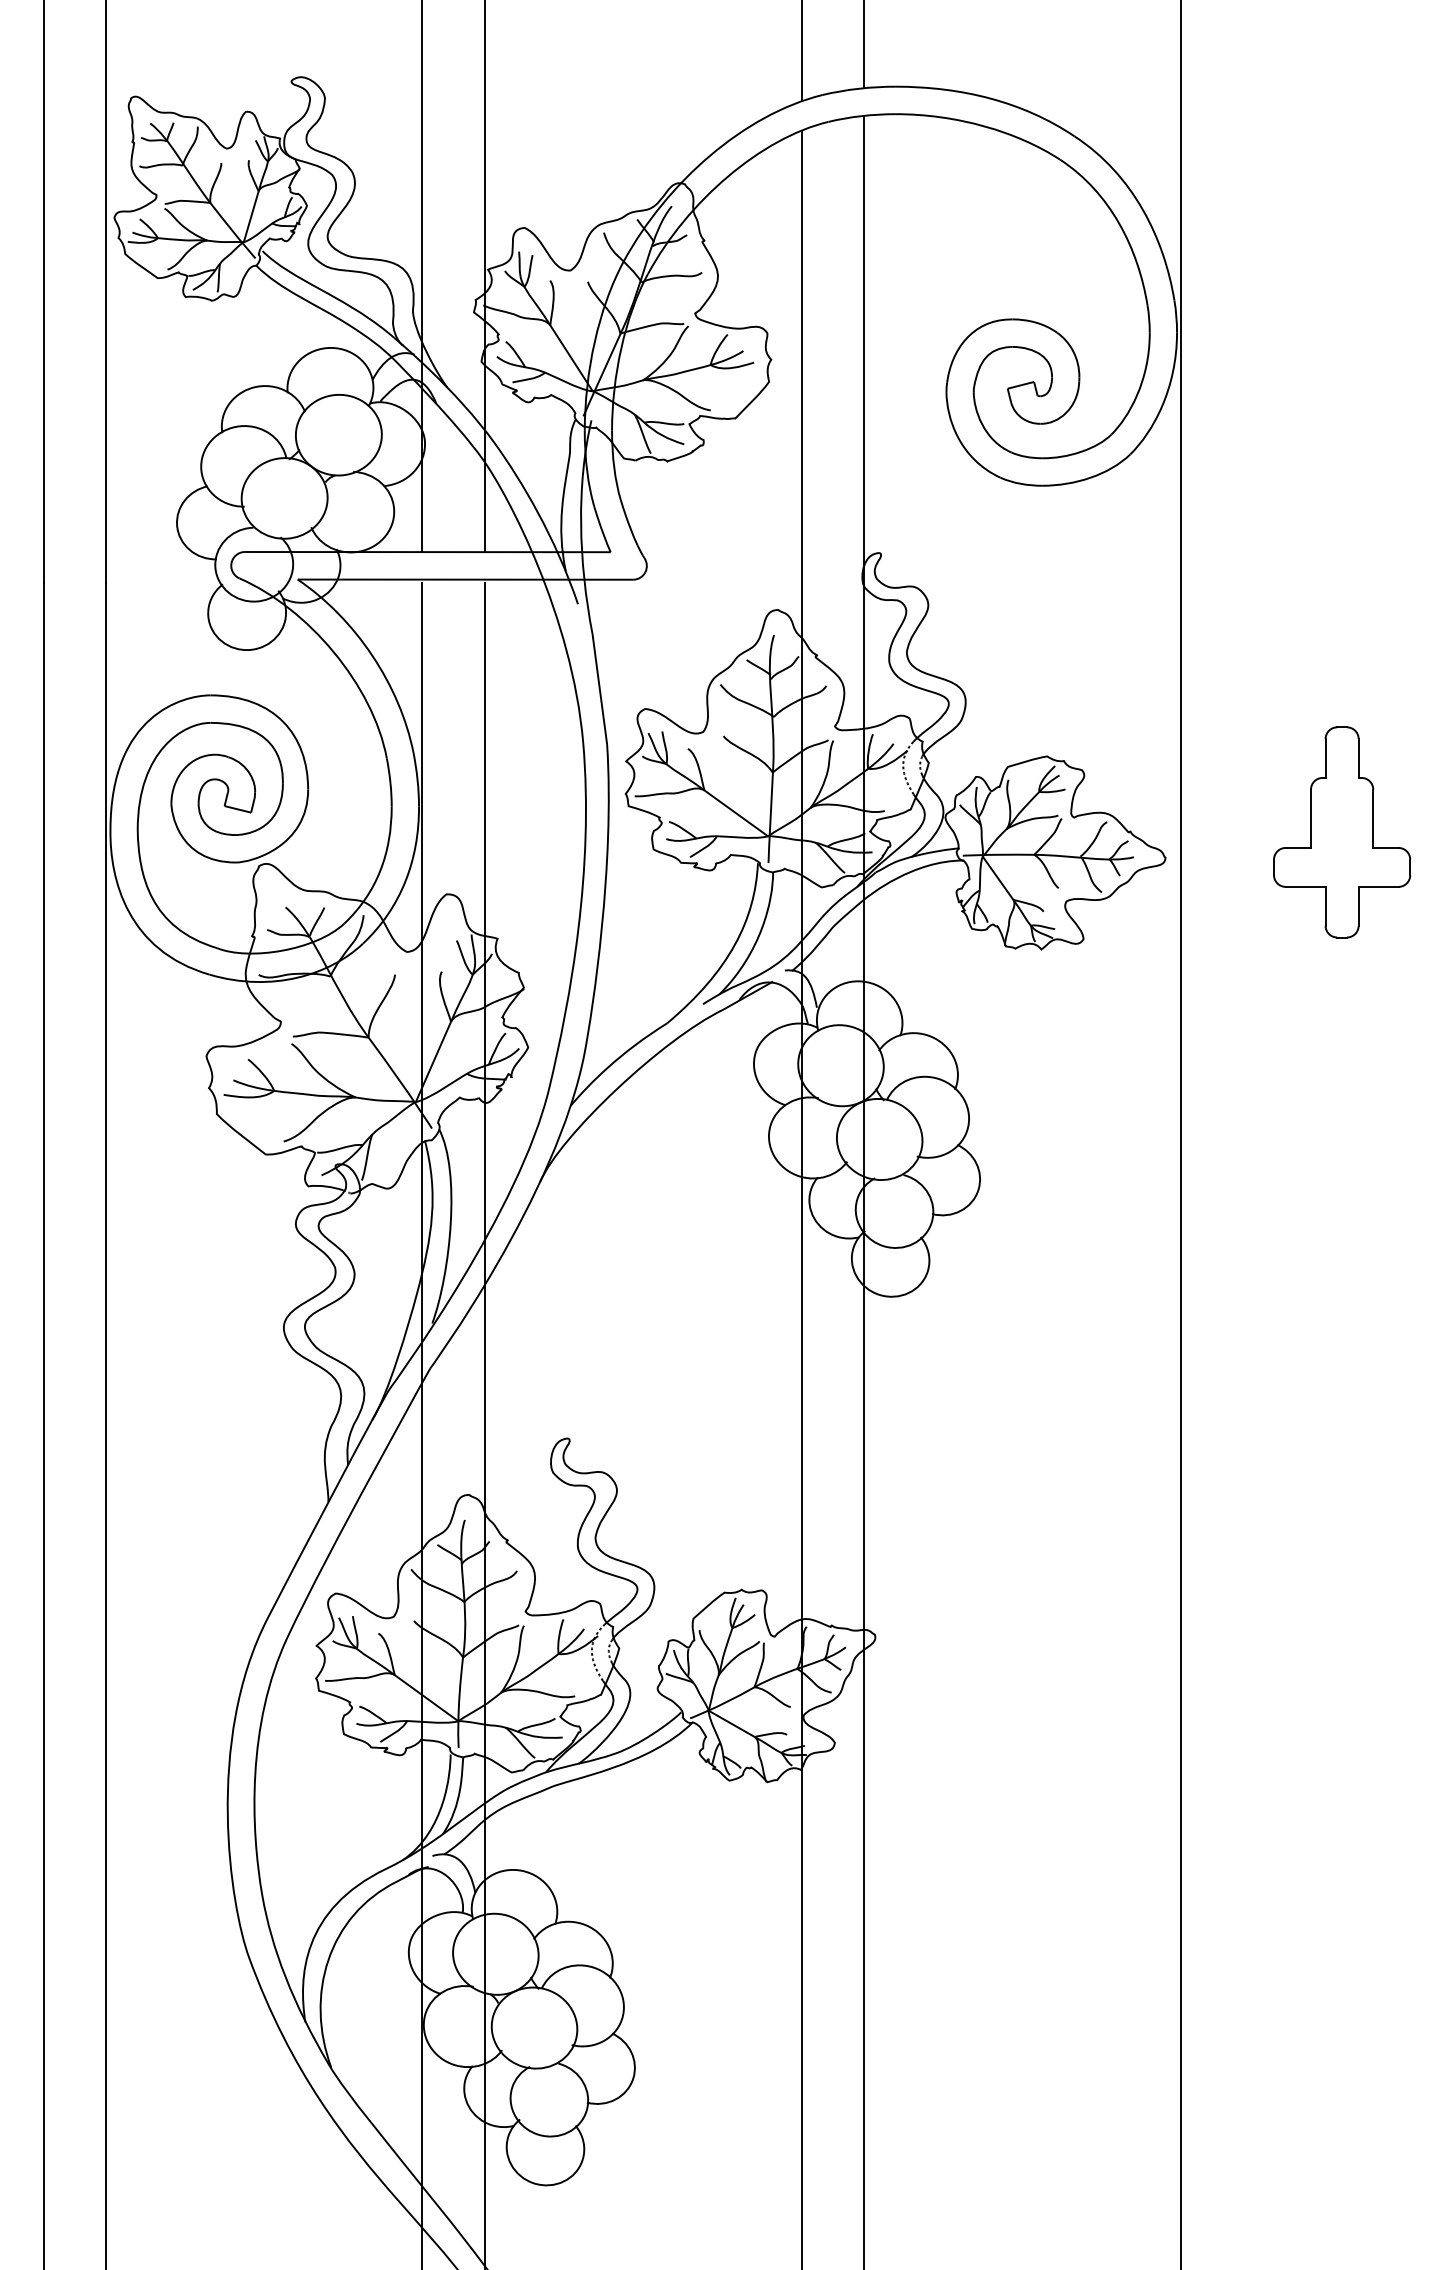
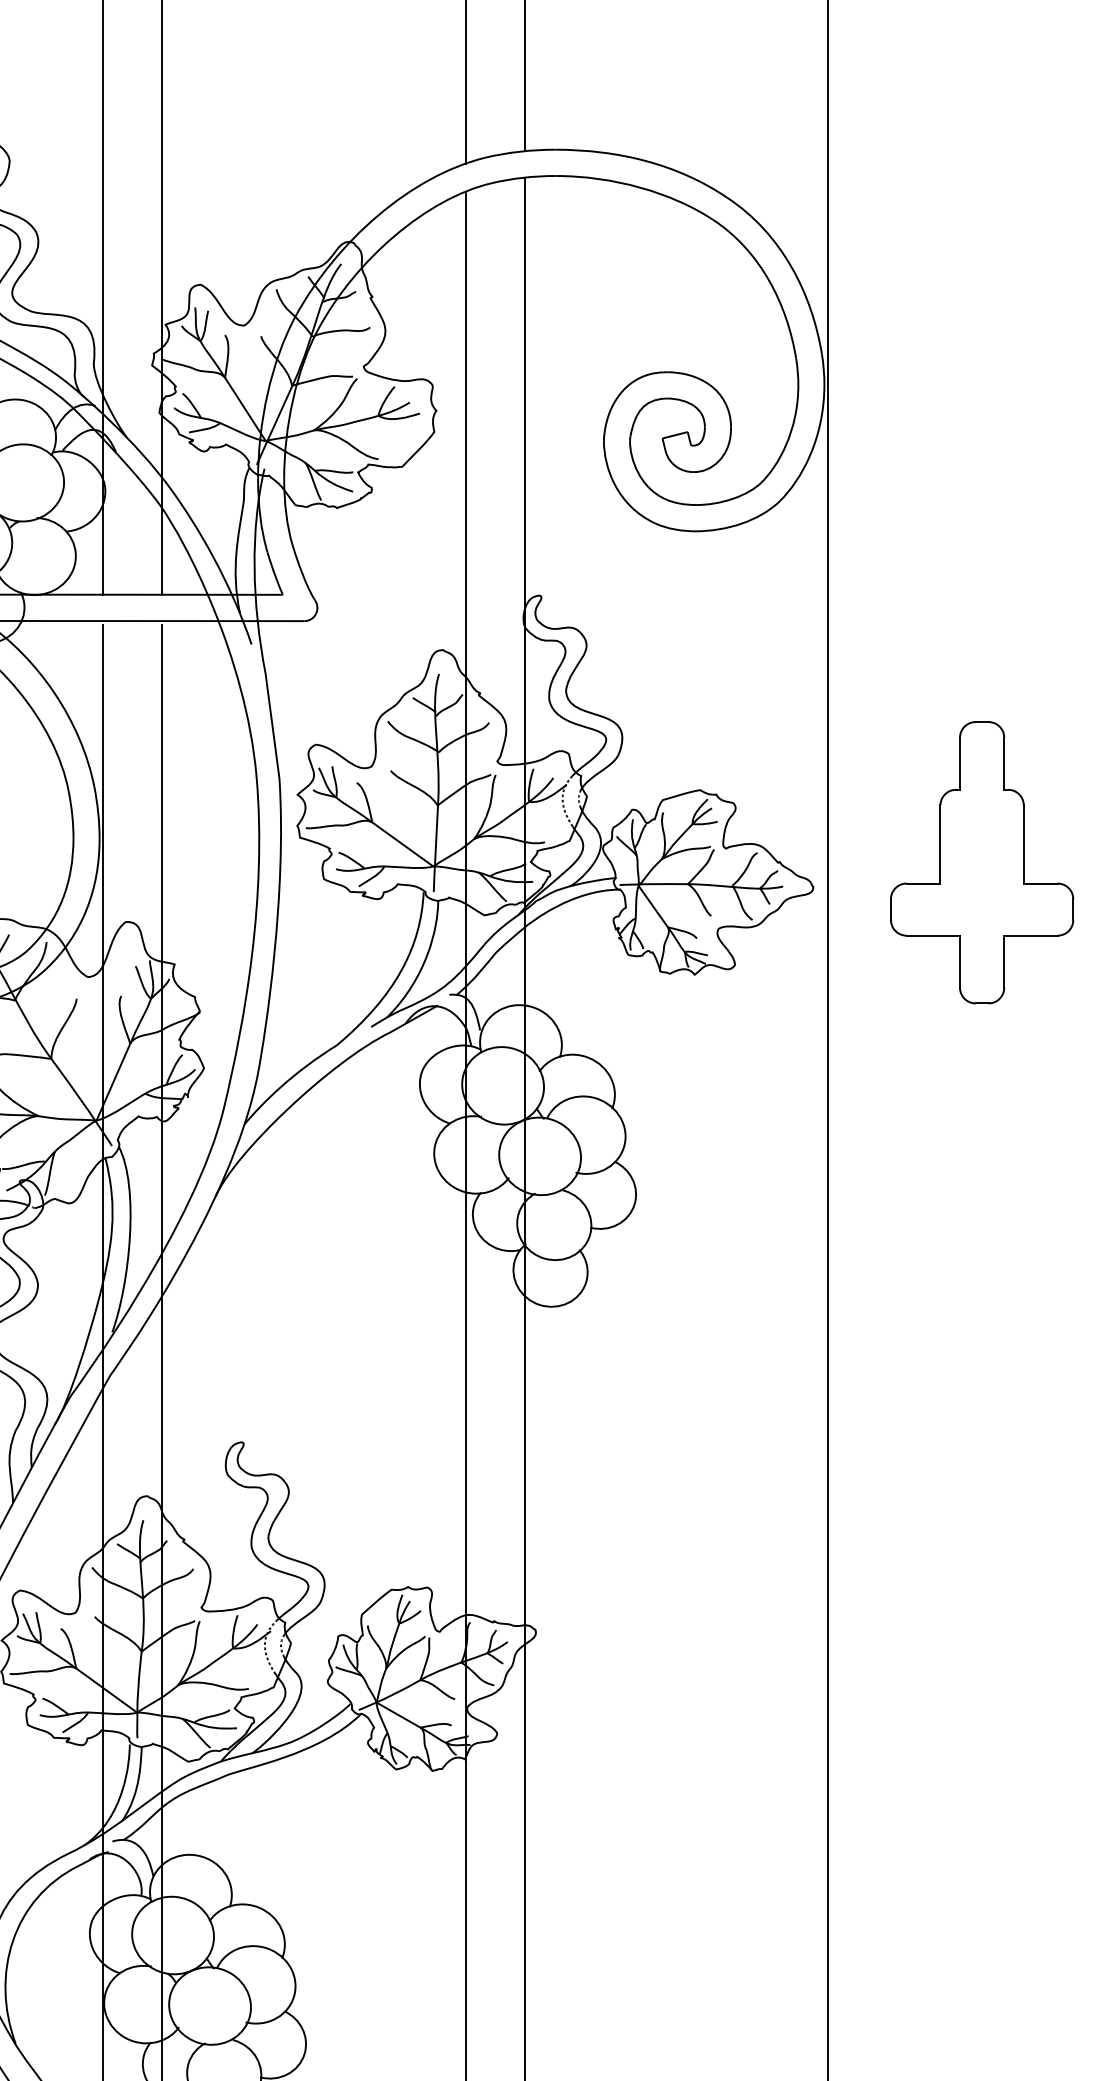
part: (1342, 832) -> (982, 862), size x1.4

